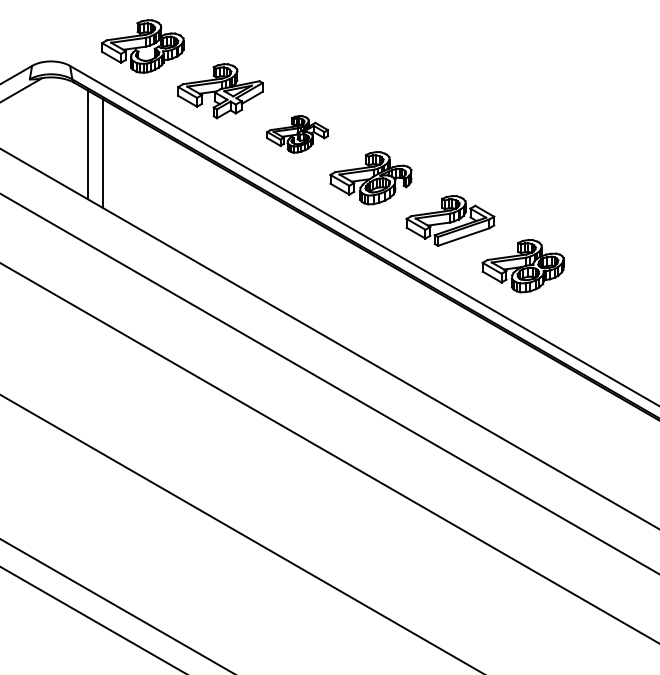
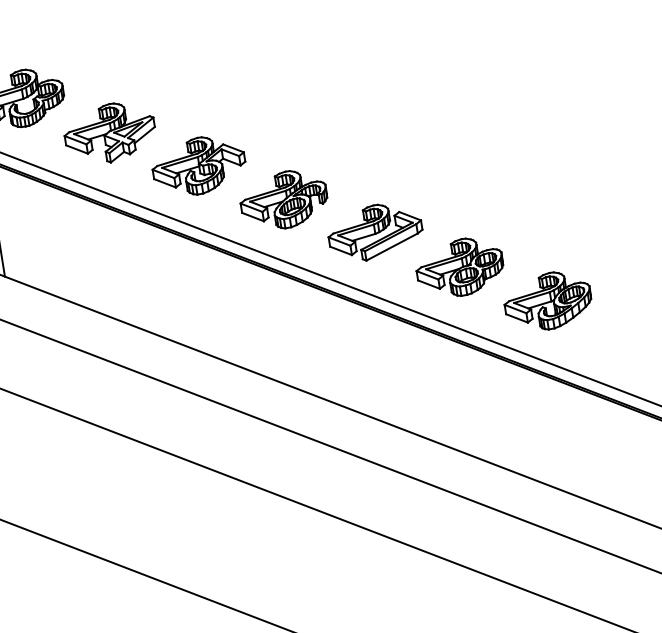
part: (297, 134) -> (198, 166), size x1.43
part: (598, 309) -> (547, 301), added

